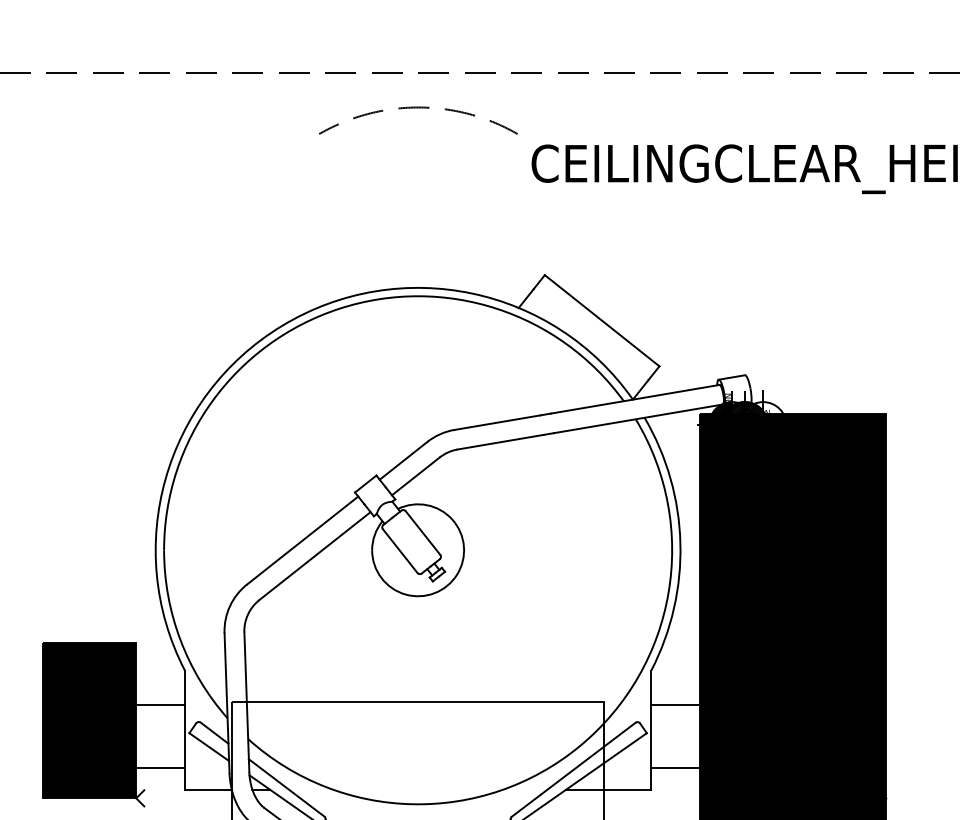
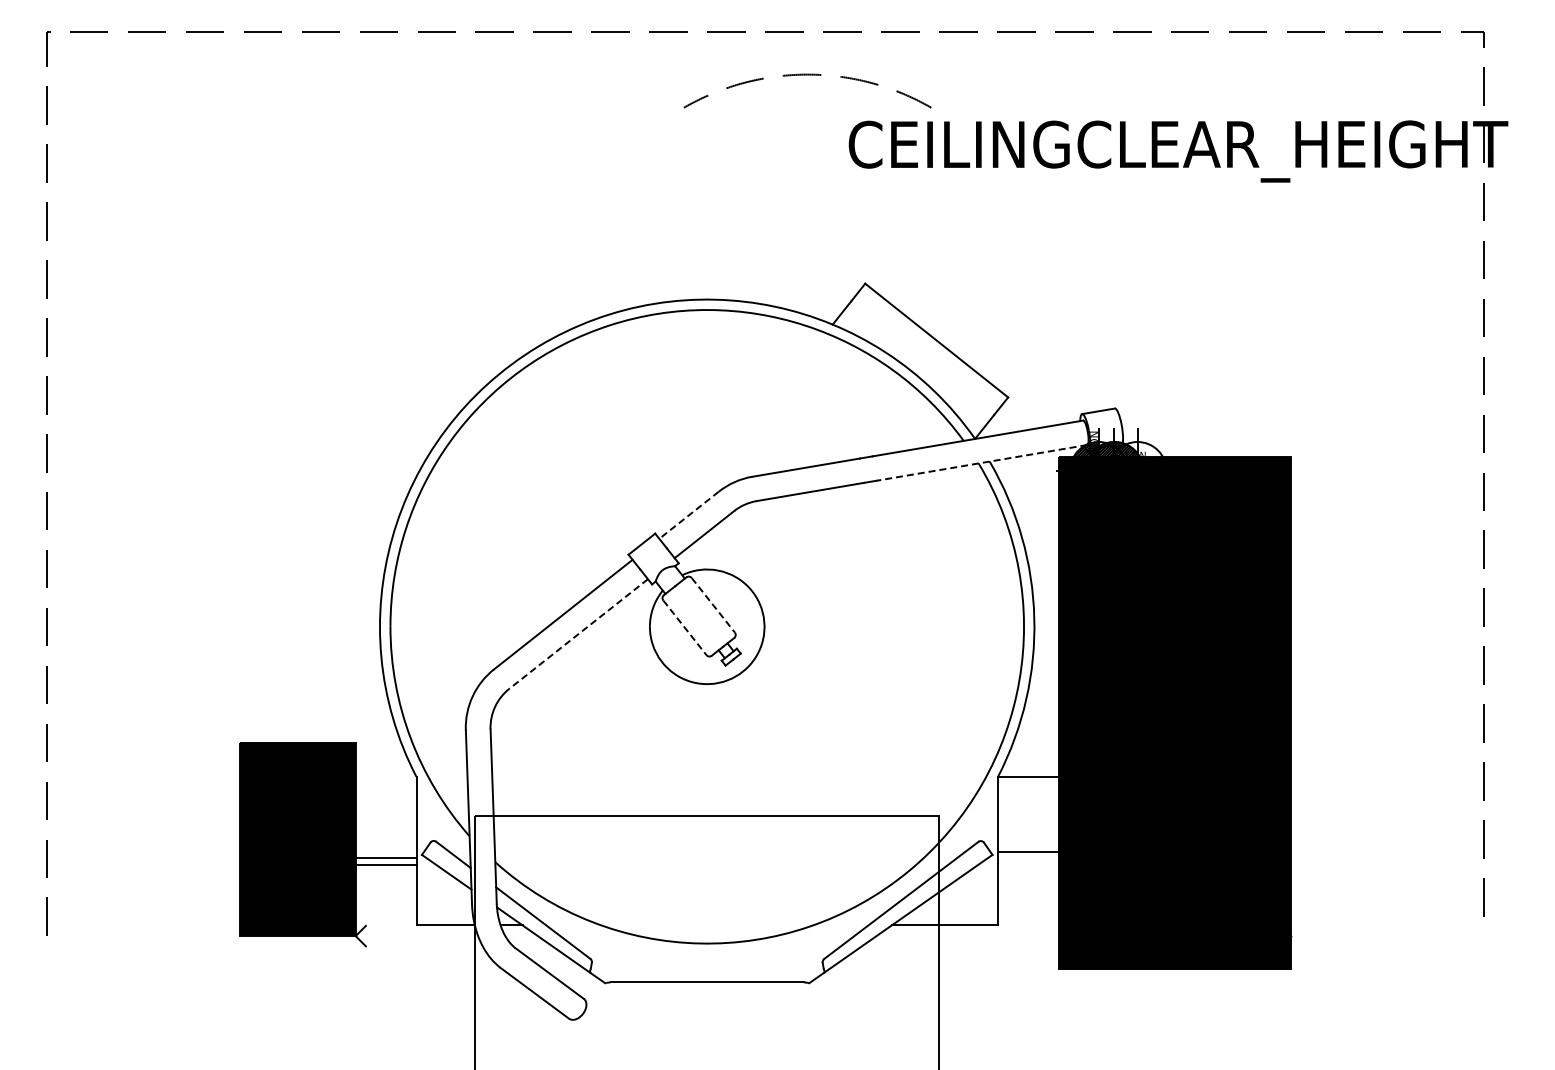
arc: (418, 108) -> (807, 75), moved
line: (638, 418) -> (982, 462), solid -> dashed
line: (403, 461) -> (689, 515), solid -> dashed
line: (423, 533) -> (713, 605), solid -> dashed
line: (399, 550) -> (684, 627), solid -> dashed
line: (314, 556) -> (578, 634), solid -> dashed
line: (160, 704) -> (385, 858), moved
line: (675, 704) -> (1028, 777), moved
line: (160, 767) -> (385, 864), moved
line: (675, 767) -> (1028, 851), moved

